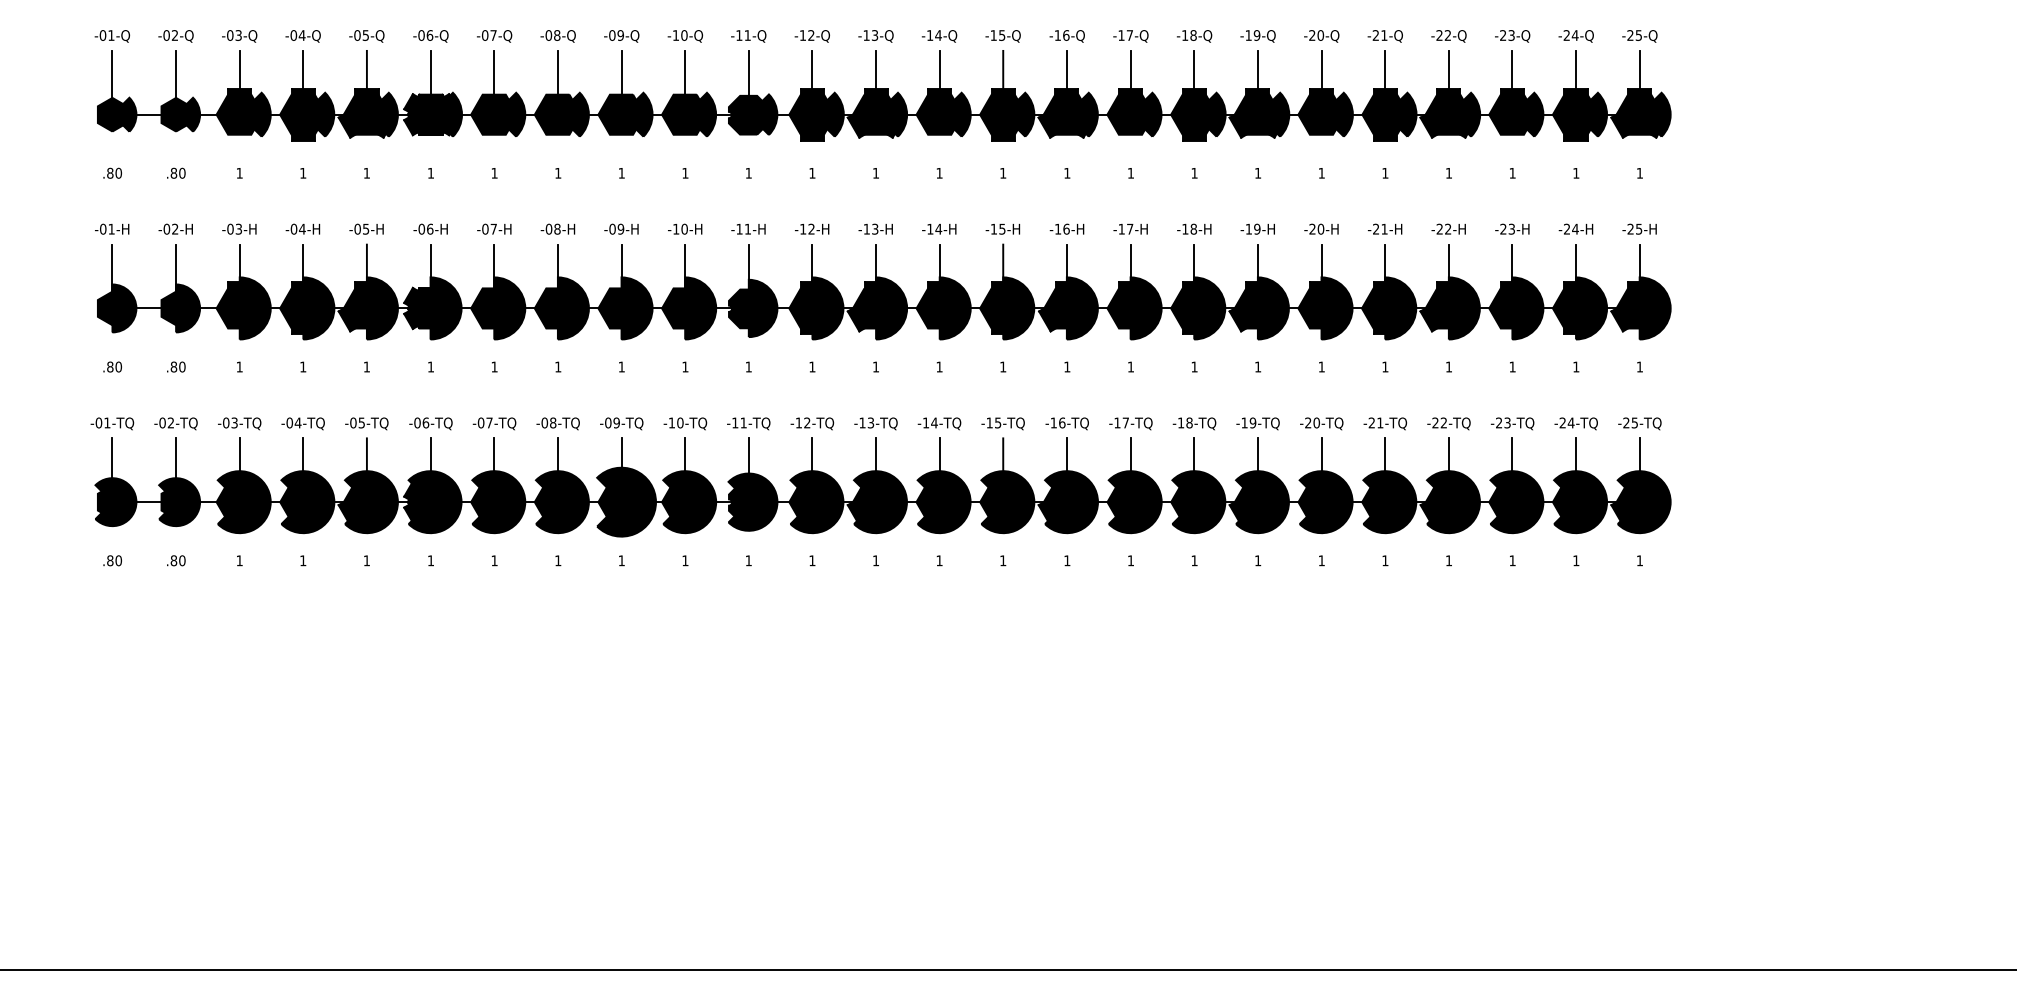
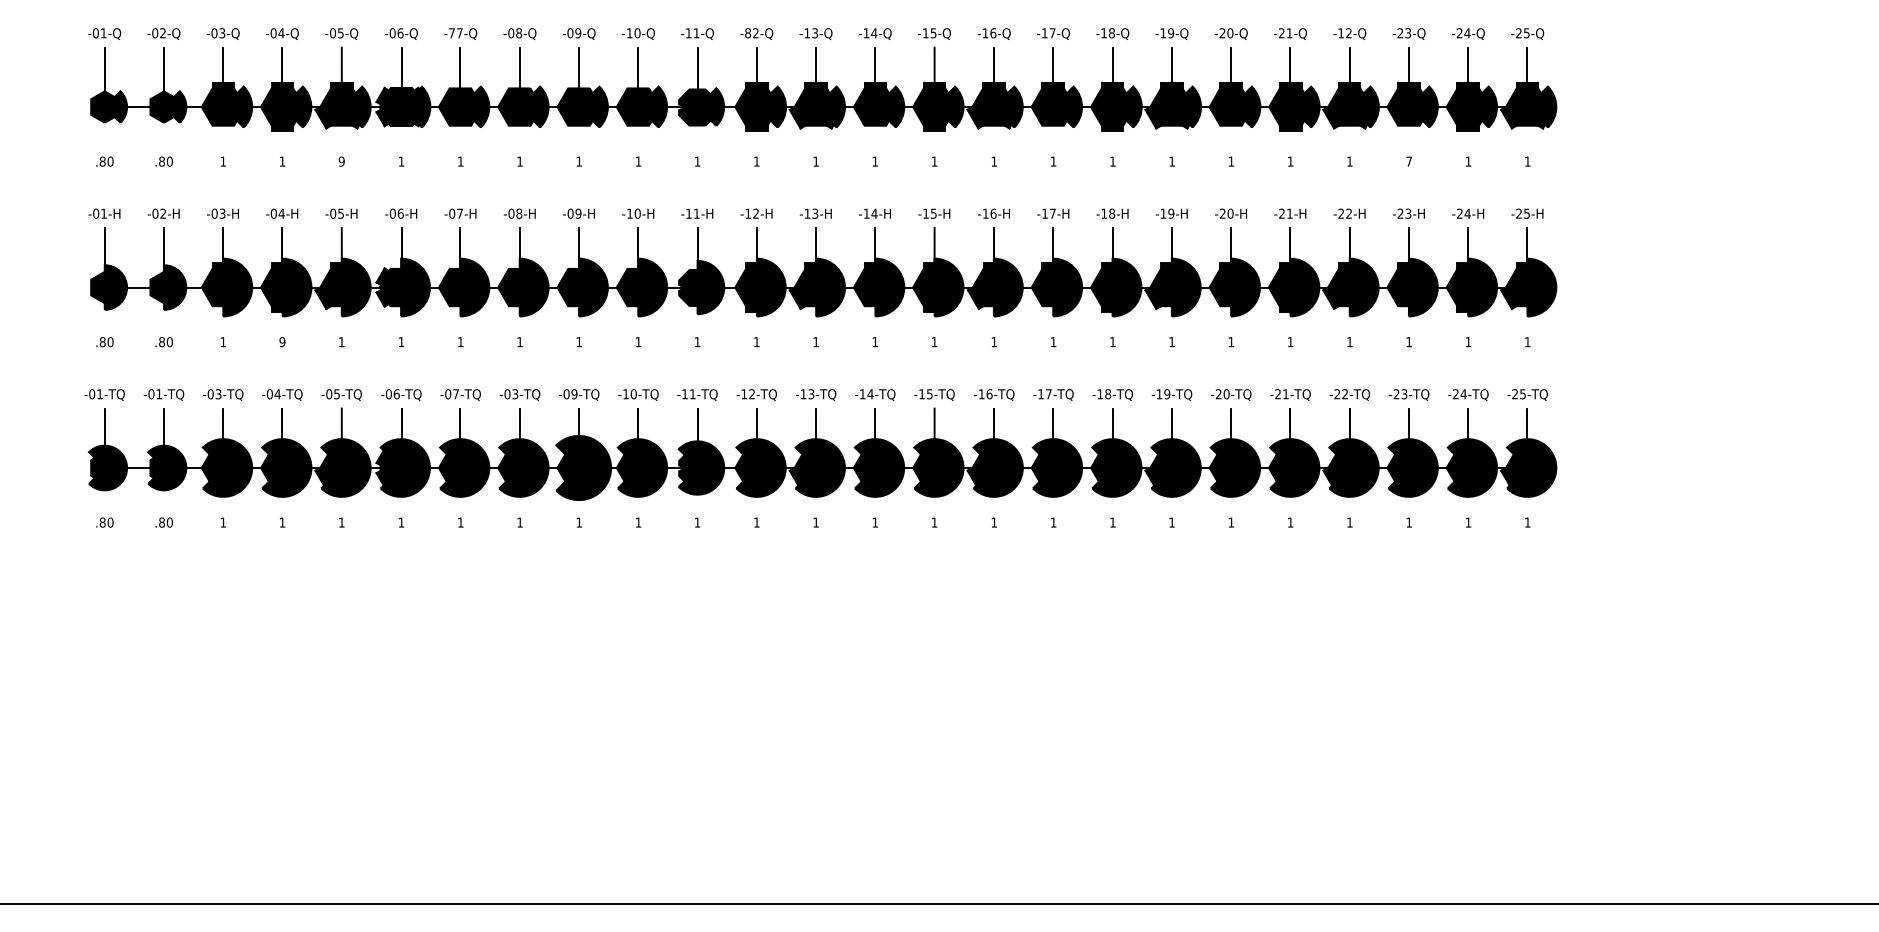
text: (484, 35) -> (451, 33), -07-Q -> -77-Q
text: (802, 35) -> (747, 33), -12-Q -> -82-Q
text: (1439, 35) -> (1341, 33), -22-Q -> -12-Q
text: (366, 172) -> (341, 160), 1 -> 9
text: (1512, 173) -> (1409, 161), 1 -> 7
text: (303, 366) -> (282, 341), 1 -> 9
text: (170, 422) -> (158, 393), -02-TQ -> -01-TQ
text: (553, 422) -> (515, 393), -08-TQ -> -03-TQ

